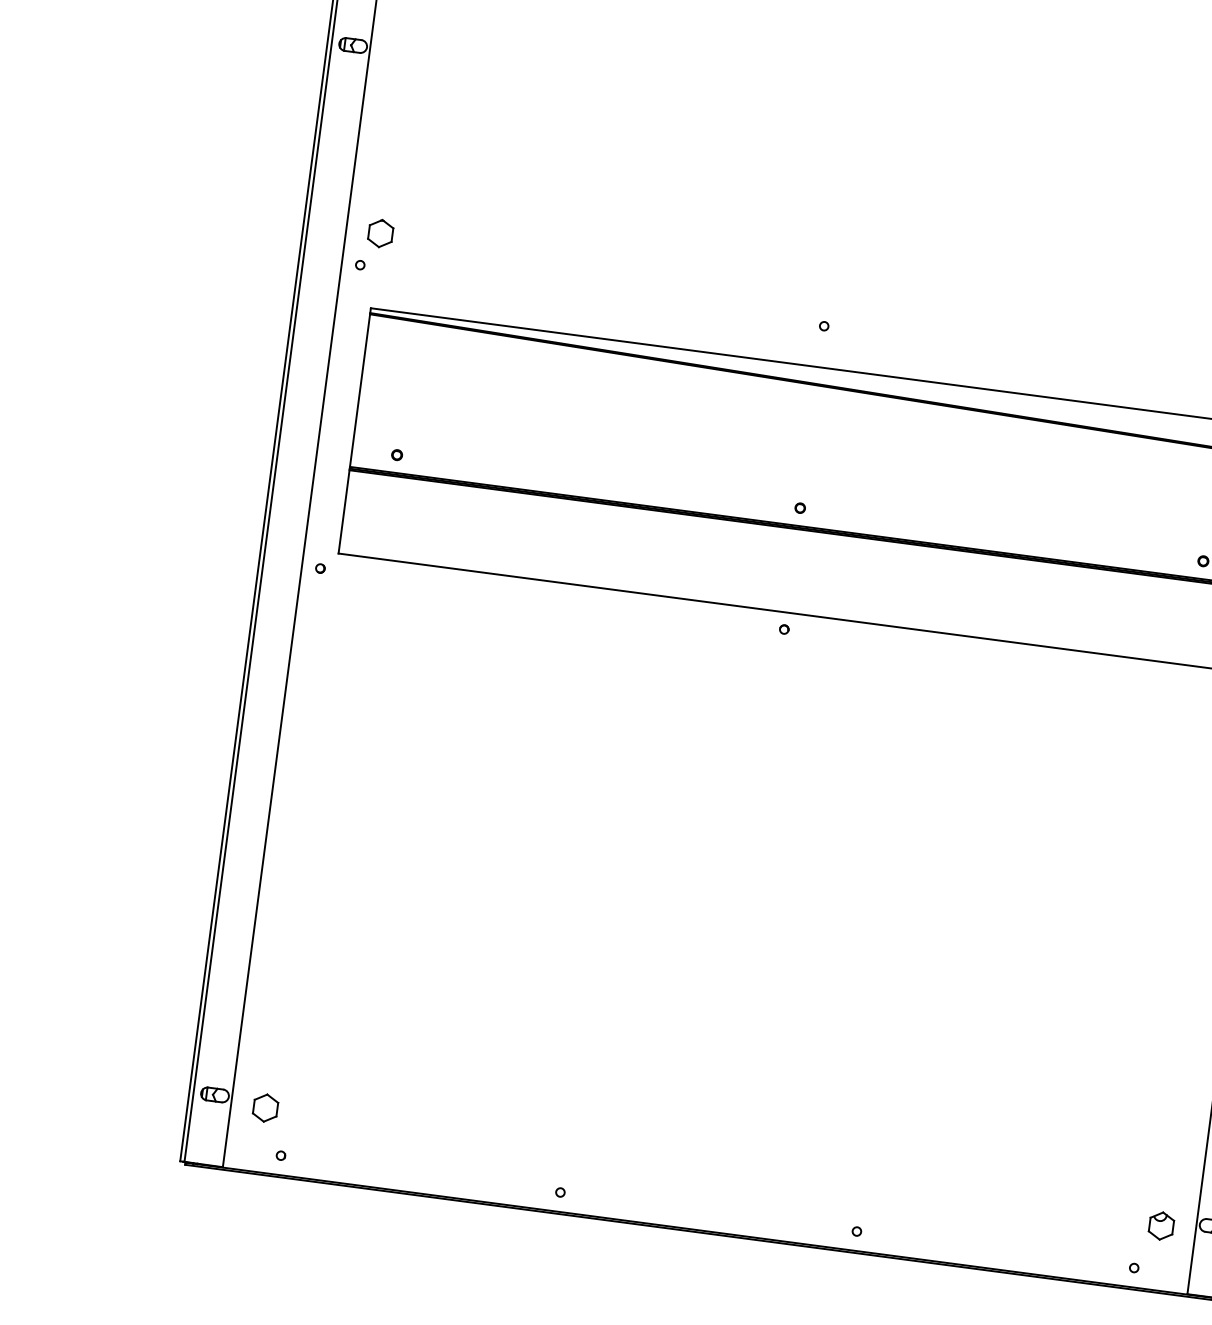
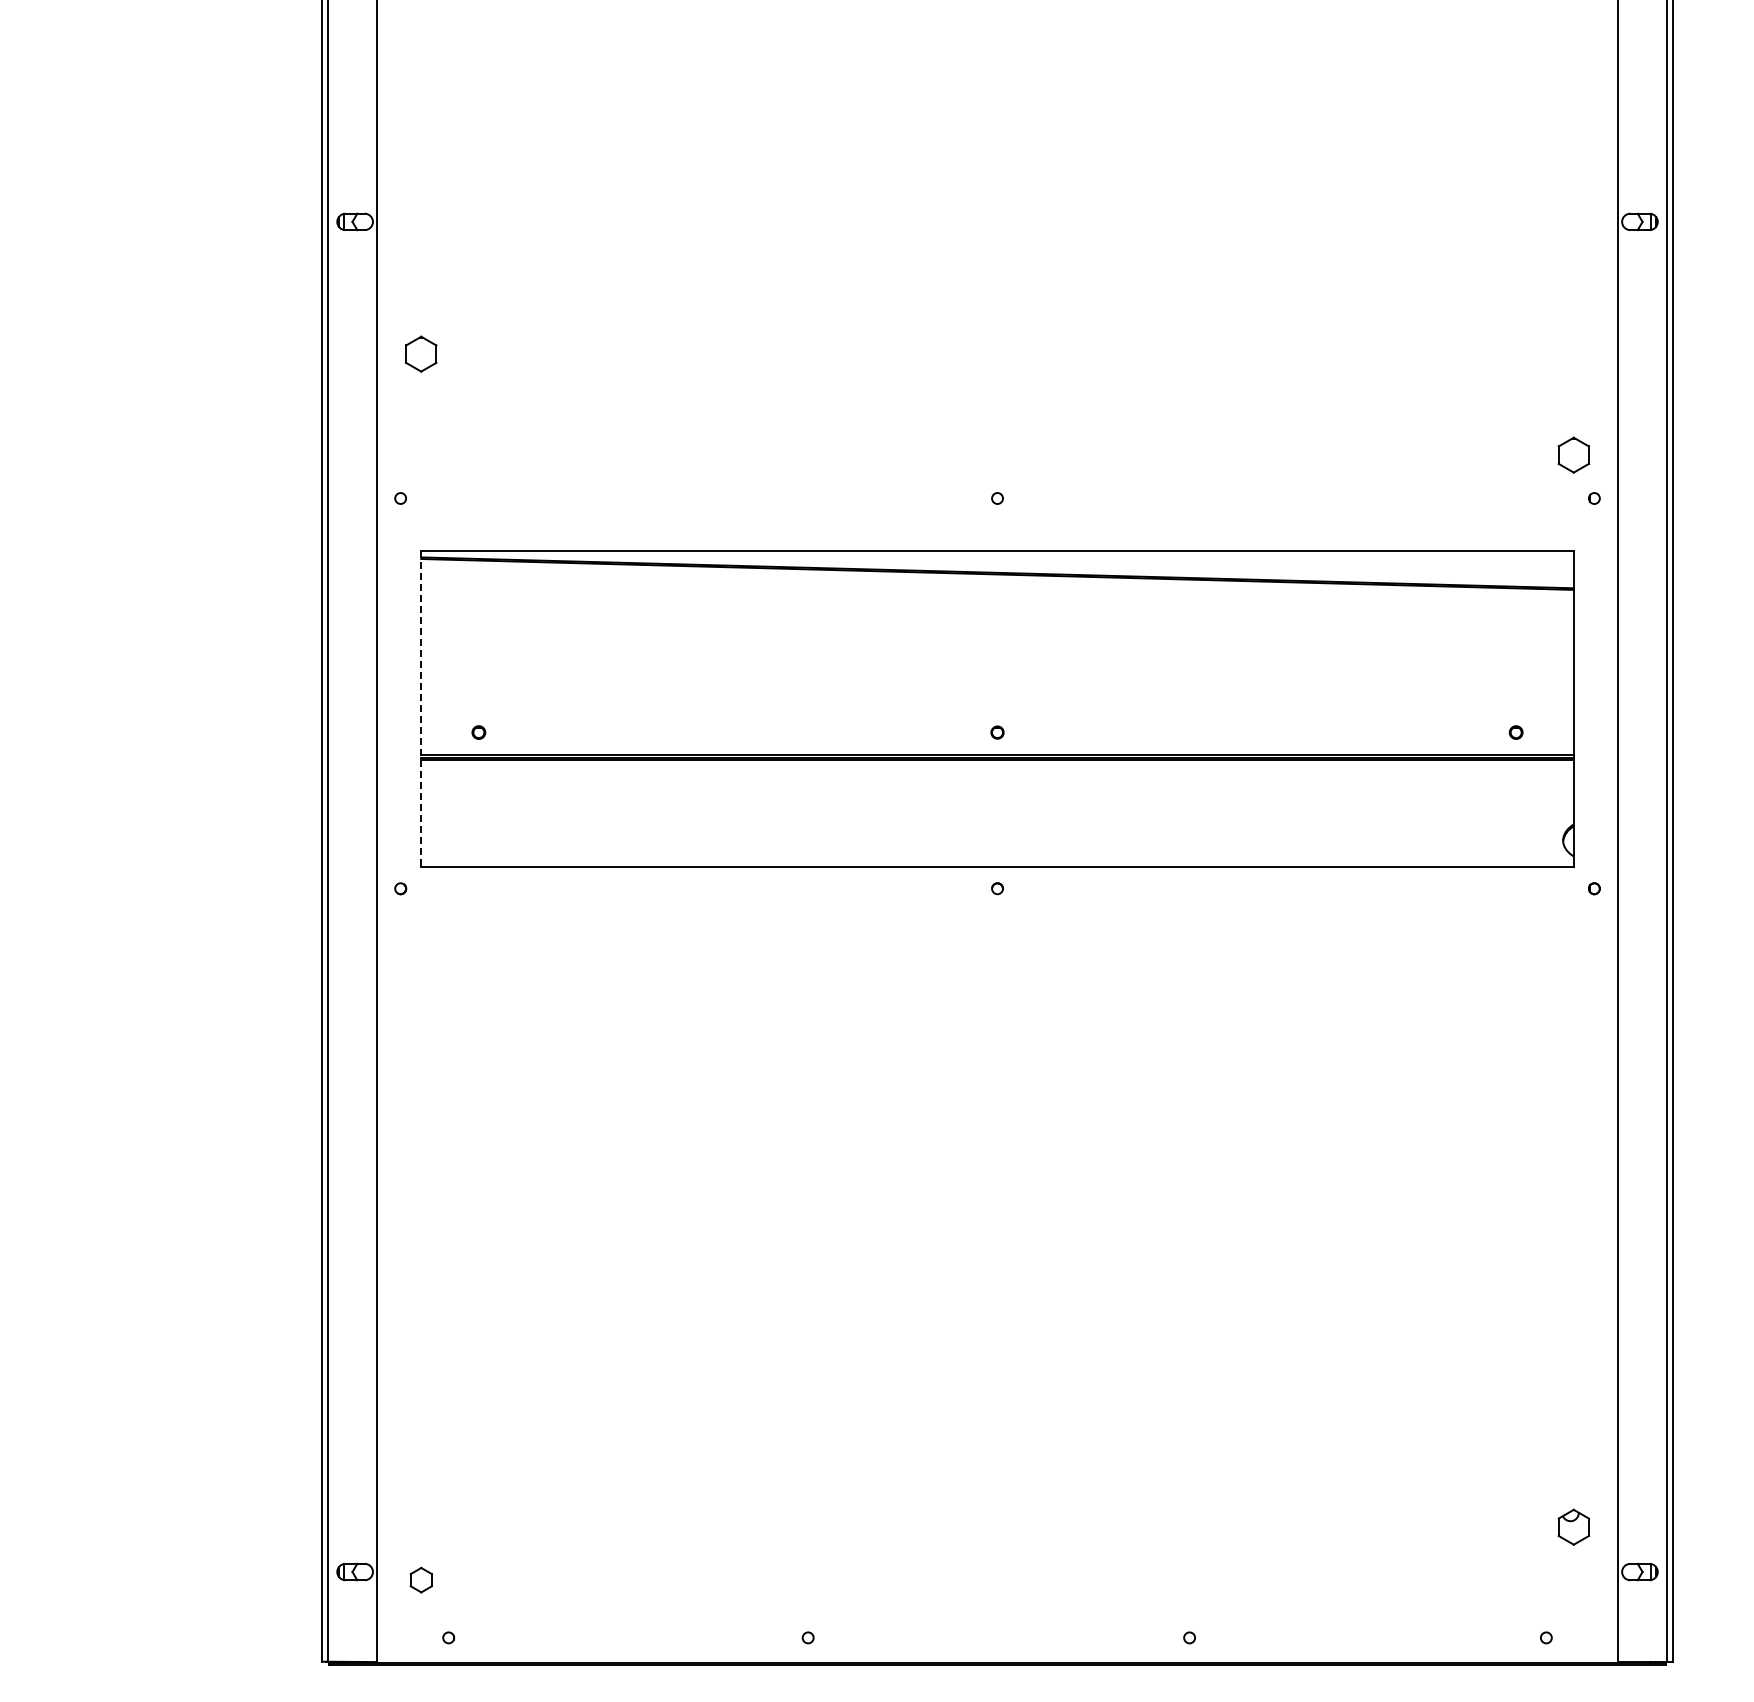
part: (380, 233) -> (421, 353), moved
line: (354, 431) -> (421, 709), solid -> dashed
part: (265, 1107) -> (421, 1579), size x0.7
part: (1161, 1225) -> (1573, 1526), moved

